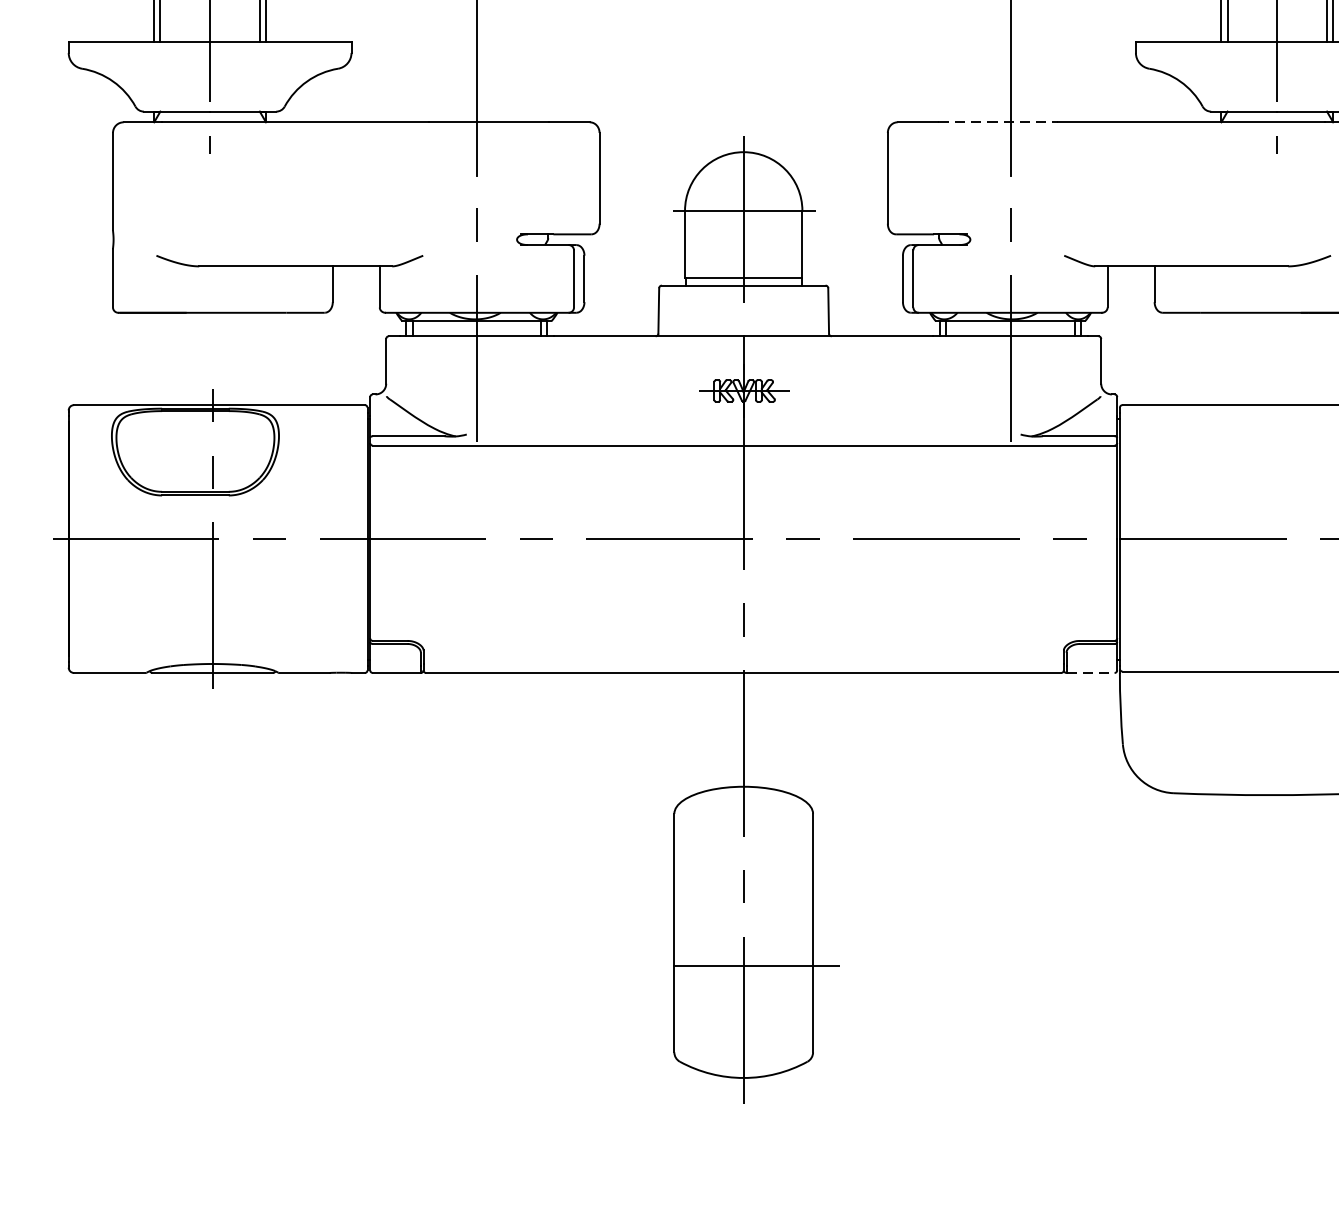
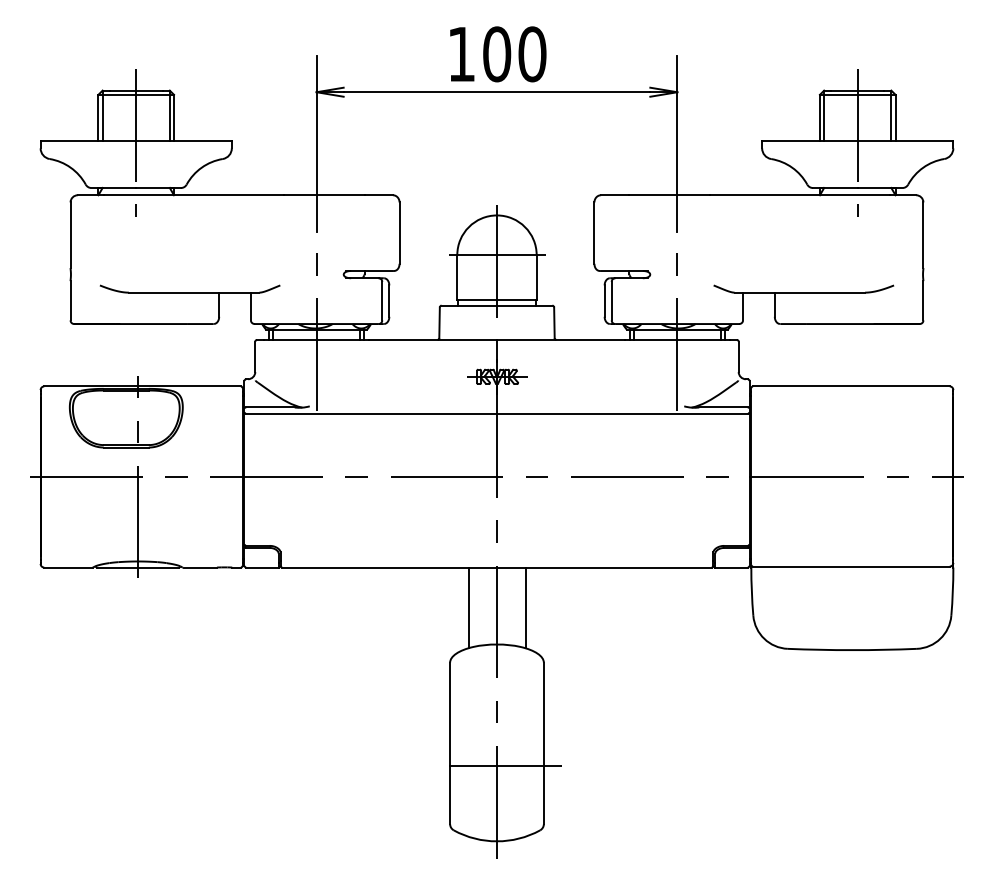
line: (998, 122) -> (669, 195), dashed -> solid
line: (1090, 672) -> (731, 567), dashed -> solid
line: (701, 732) -> (468, 607), added
line: (785, 732) -> (525, 607), added

